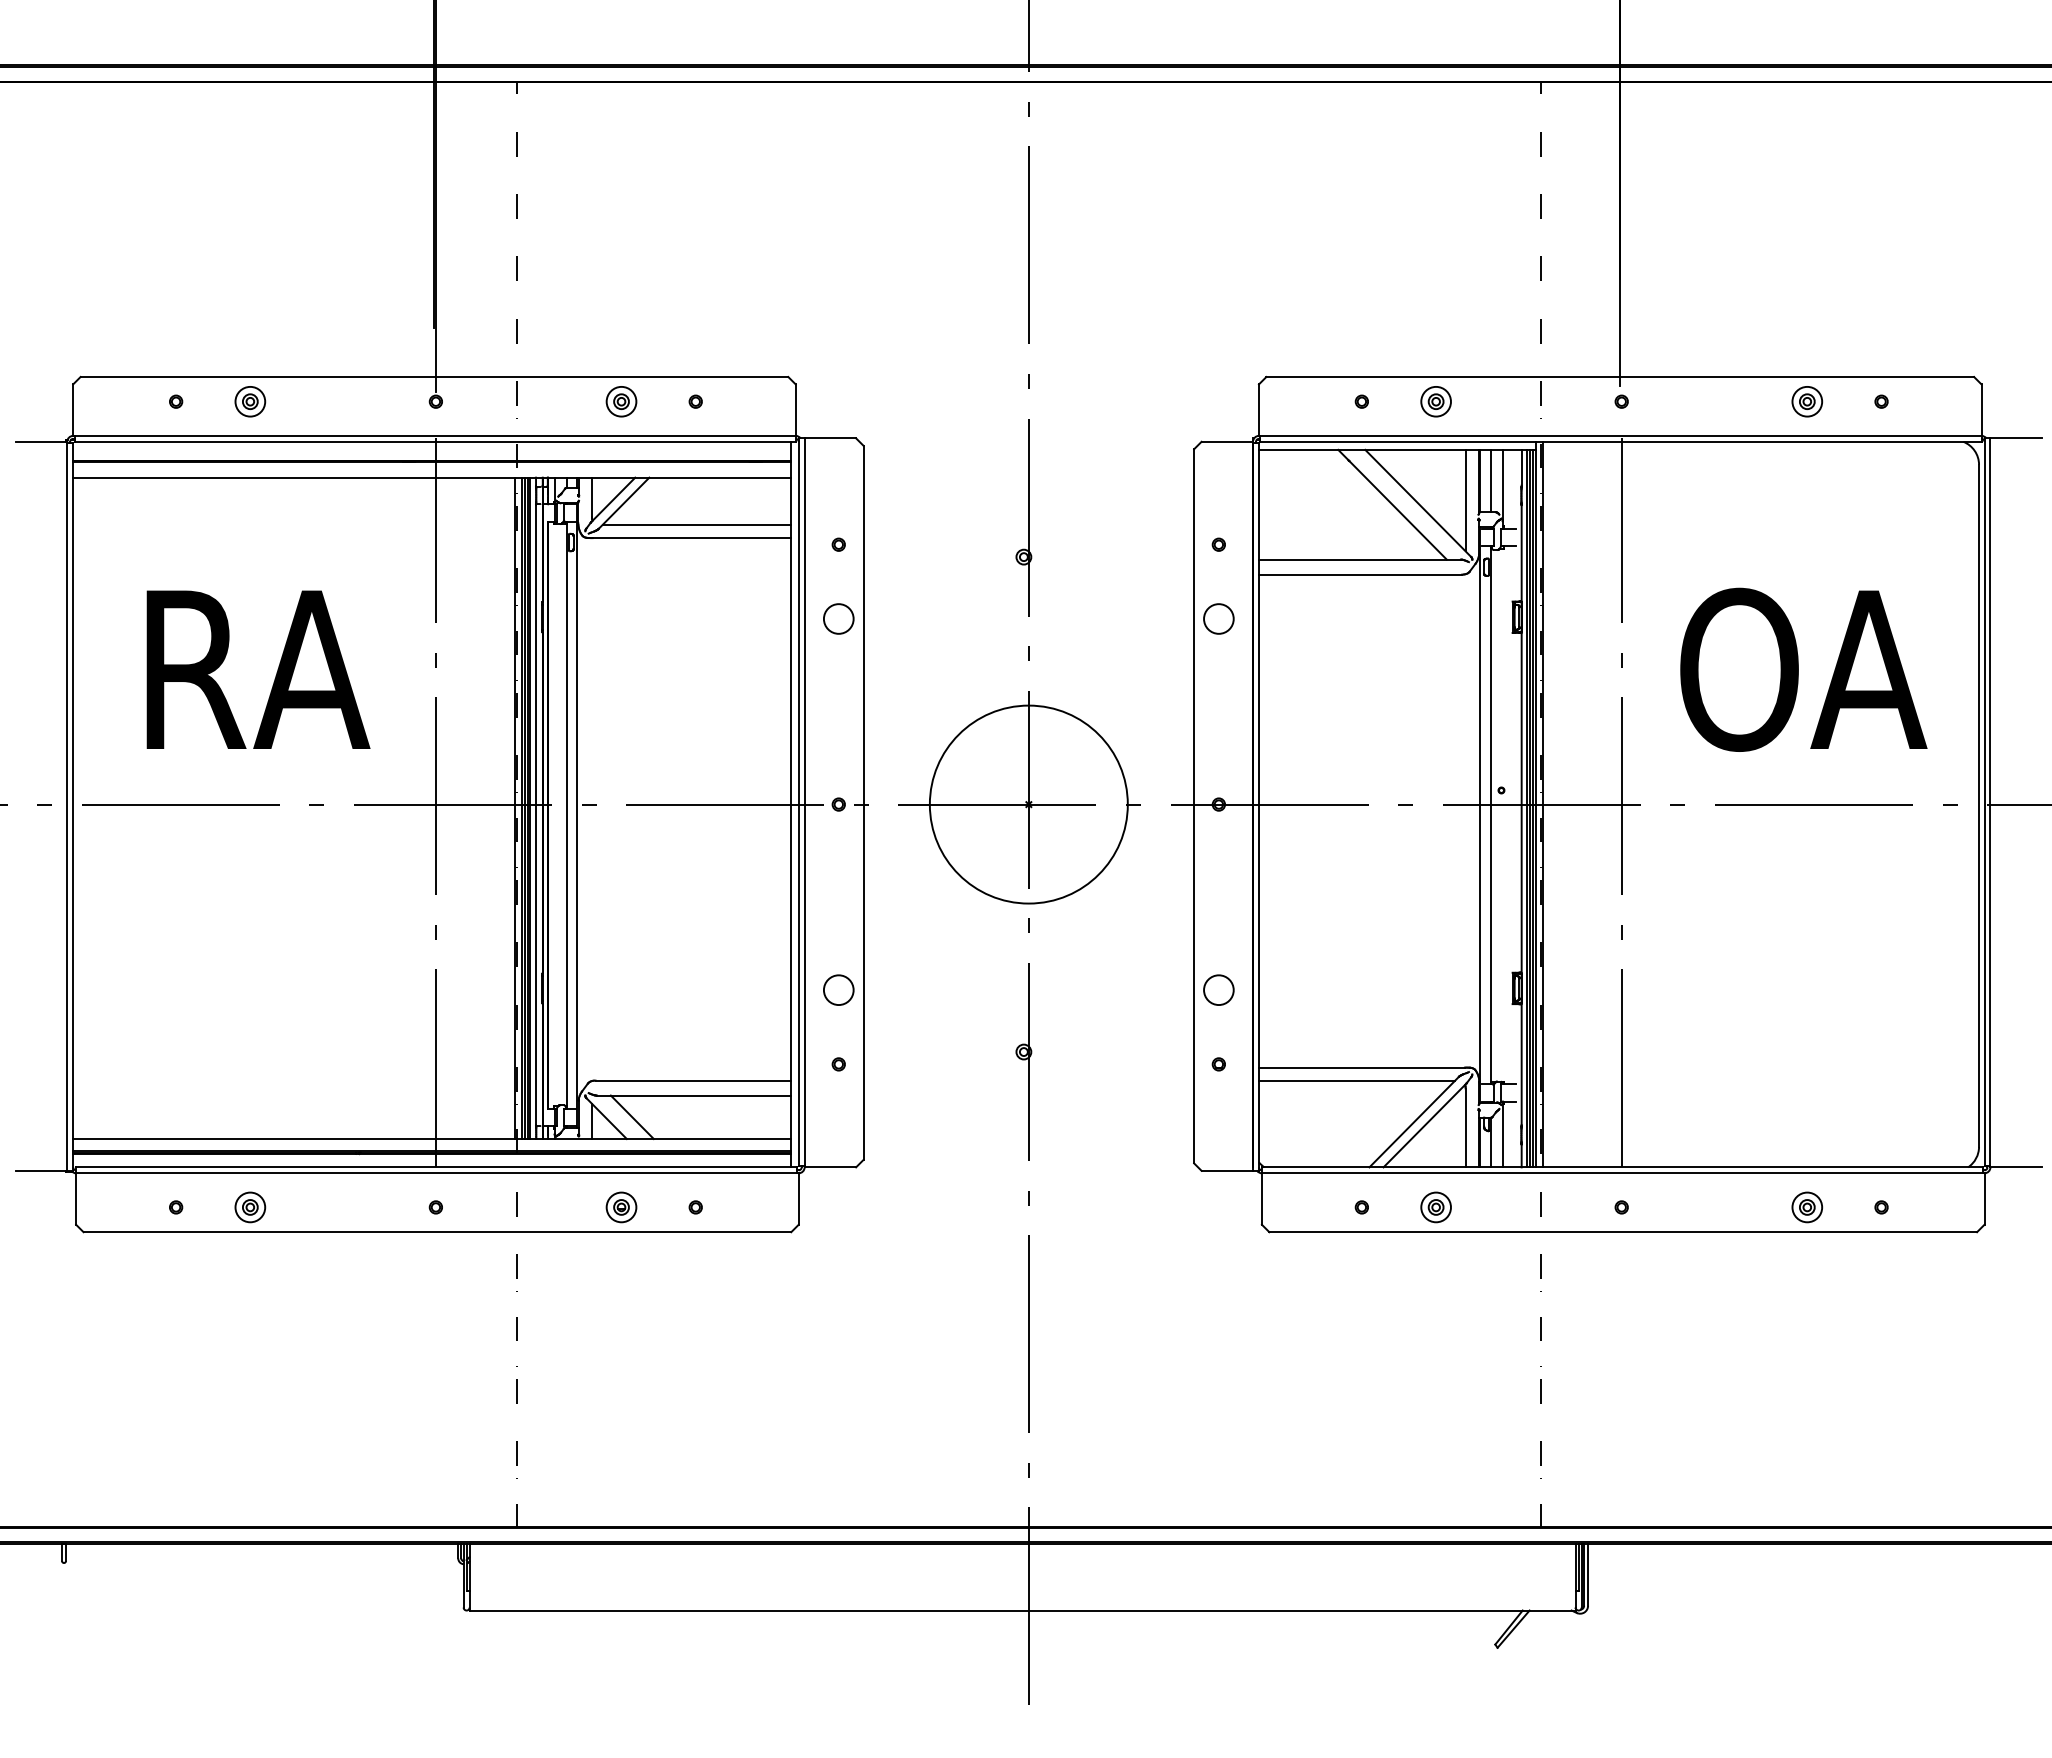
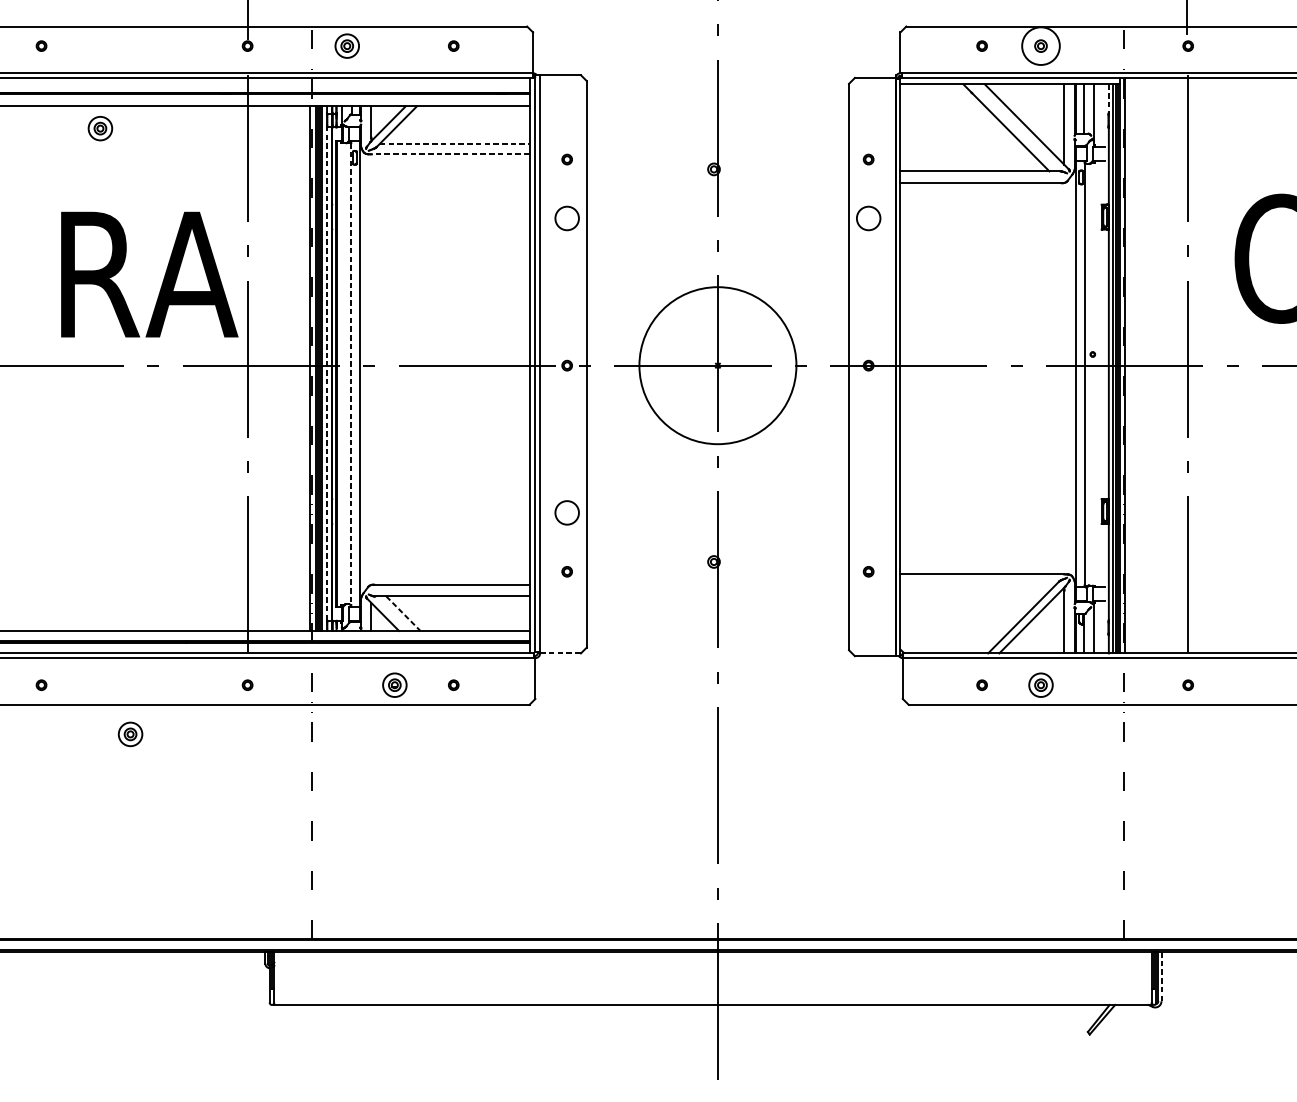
part: (250, 401) -> (100, 128), moved
part: (621, 401) -> (347, 45), moved
circle: (1435, 401) -> (1040, 45), size x1.6
line: (1521, 467) -> (1108, 98), solid -> dashed
line: (697, 525) -> (455, 144), solid -> dashed
line: (691, 538) -> (450, 154), solid -> dashed
text: (258, 669) -> (149, 274), moved
line: (536, 814) -> (327, 373), solid -> dashed
line: (566, 815) -> (351, 374), solid -> dashed
circle: (1218, 989) -> (868, 512), removed
line: (1356, 1080) -> (977, 584), removed
line: (632, 1117) -> (403, 613), solid -> dashed
line: (830, 1167) -> (560, 653), solid -> dashed
part: (250, 1207) -> (130, 734), moved
line: (1588, 1575) -> (1161, 977), solid -> dashed

